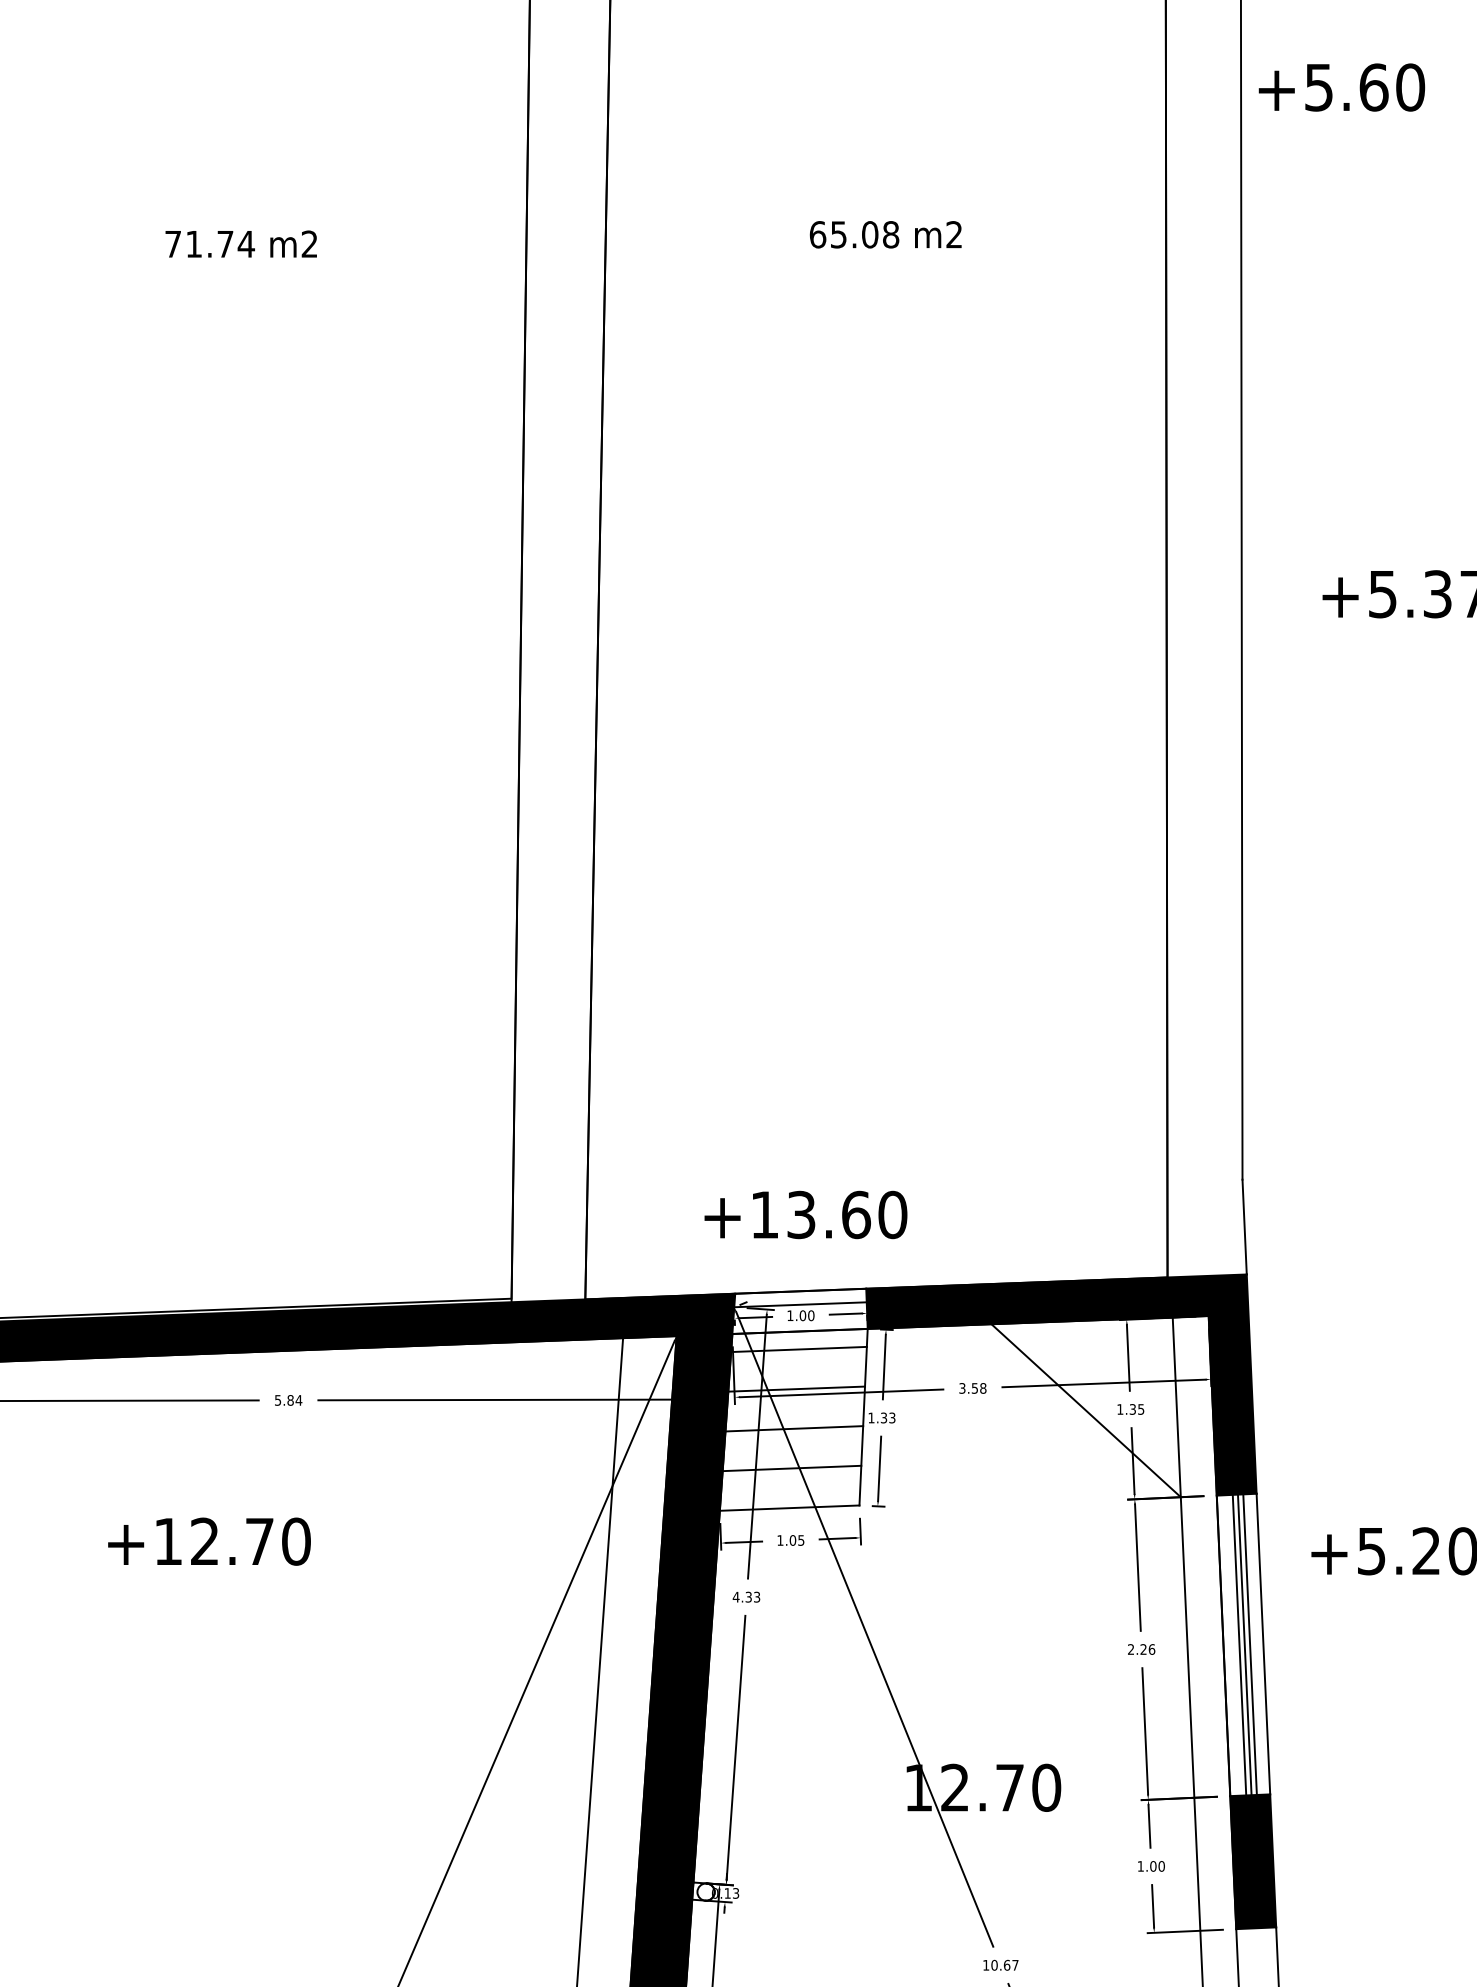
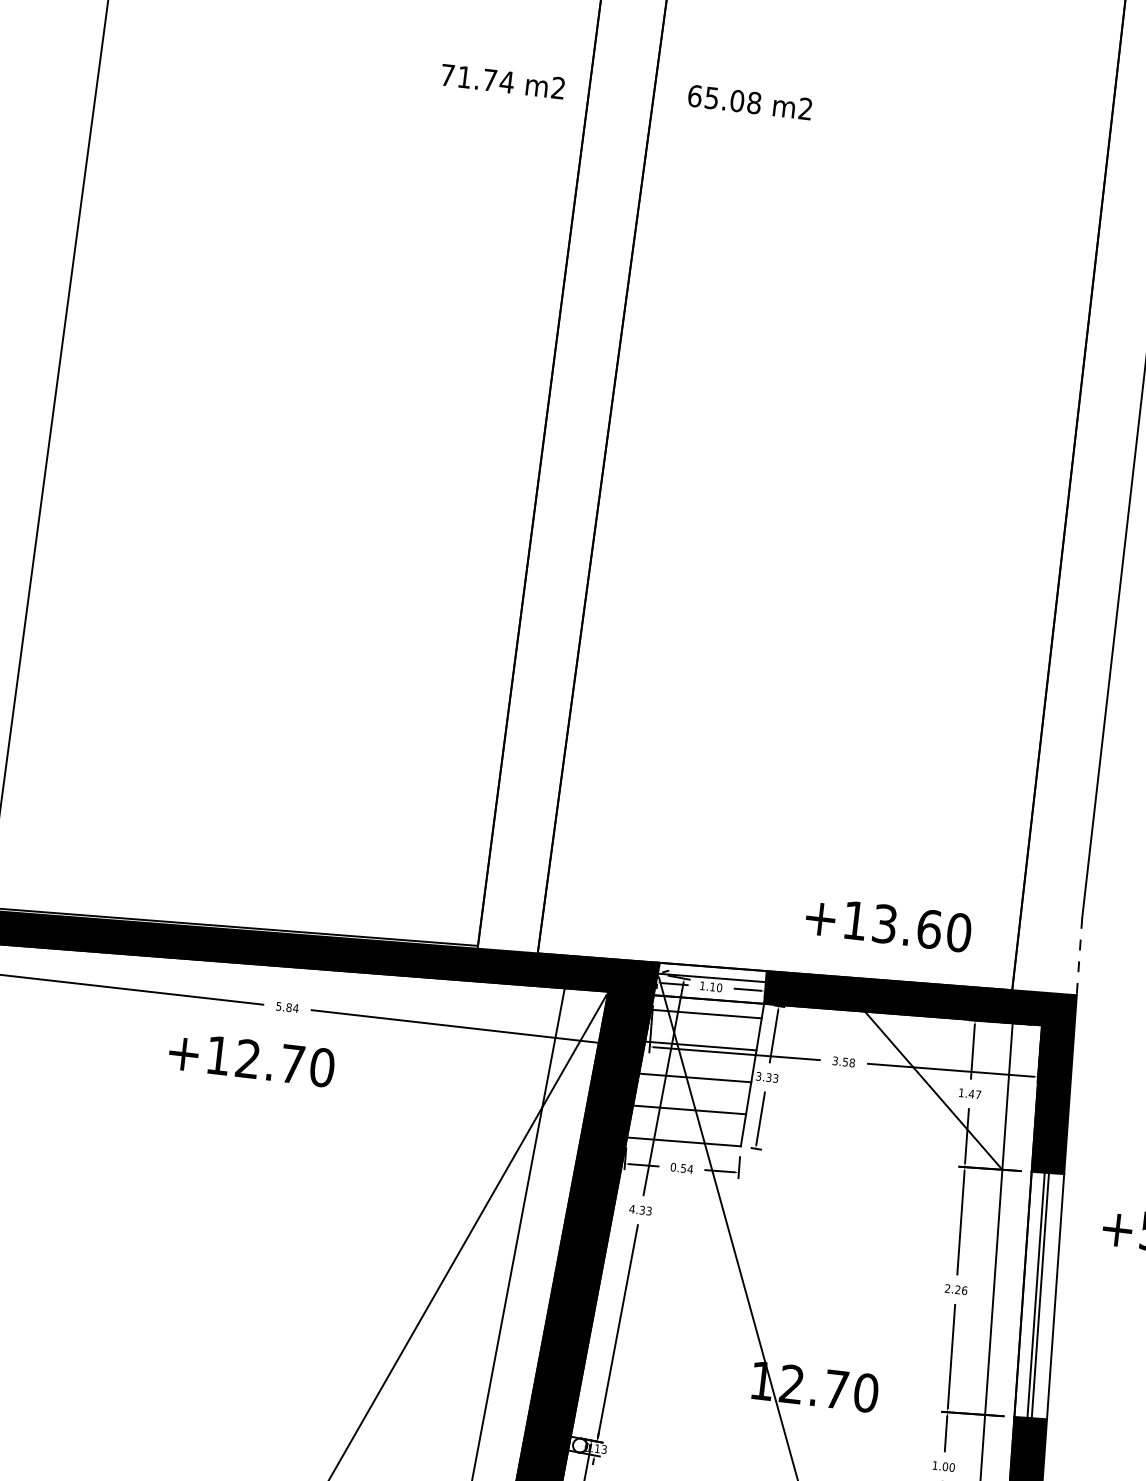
text: (885, 234) -> (749, 102), moved
text: (240, 243) -> (502, 81), moved
text: (805, 1214) -> (888, 924), moved
line: (1244, 1227) -> (1079, 956), solid -> dashed
text: (802, 1315) -> (712, 986), 1.00 -> 1.10
text: (1136, 1409) -> (974, 1094), 1.35 -> 1.47
text: (871, 1417) -> (758, 1076), 1.33 -> 3.33
text: (790, 1540) -> (681, 1168), 1.05 -> 0.54
text: (209, 1541) -> (251, 1059), moved
line: (1249, 1644) -> (1044, 1295), removed

